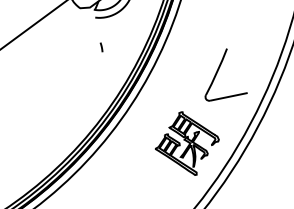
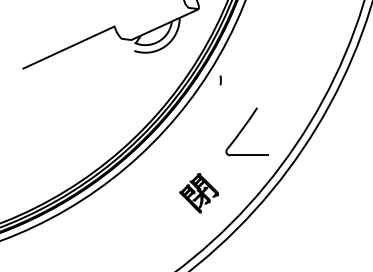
curve: (101, 47) -> (220, 80), moved
part: (186, 144) -> (198, 193), size x0.6

